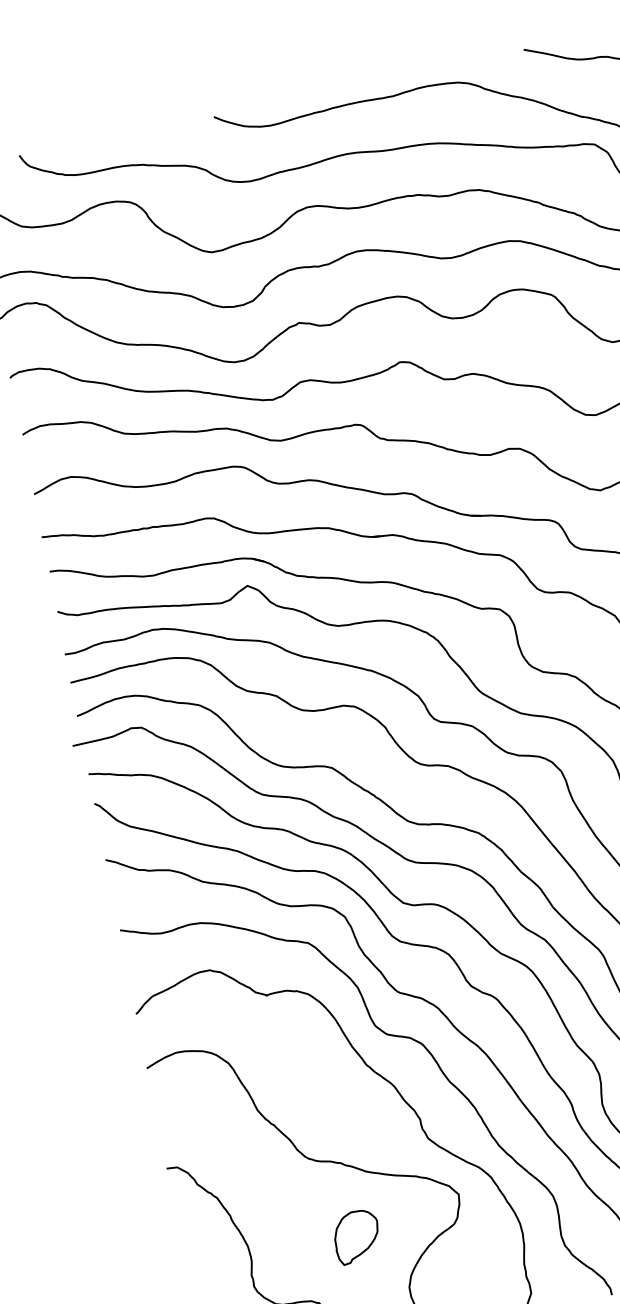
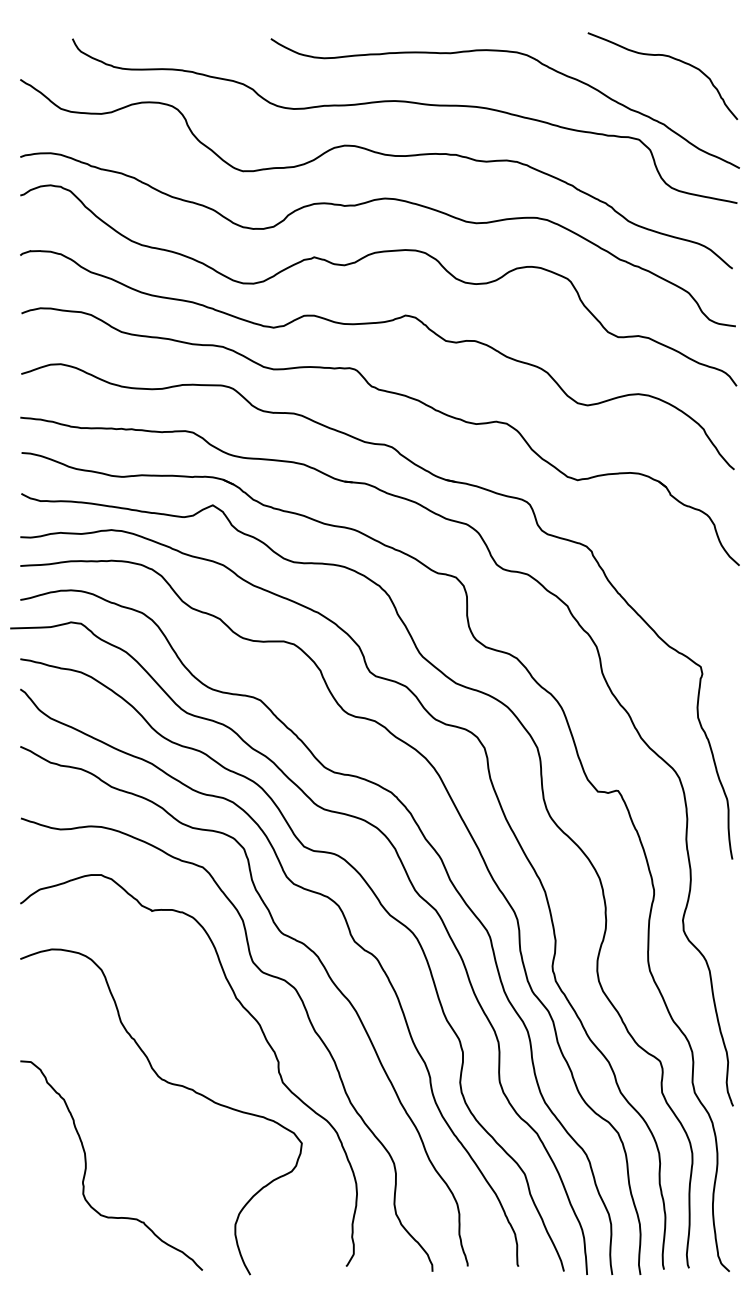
part: (356, 1237) -> (193, 1165), removed

